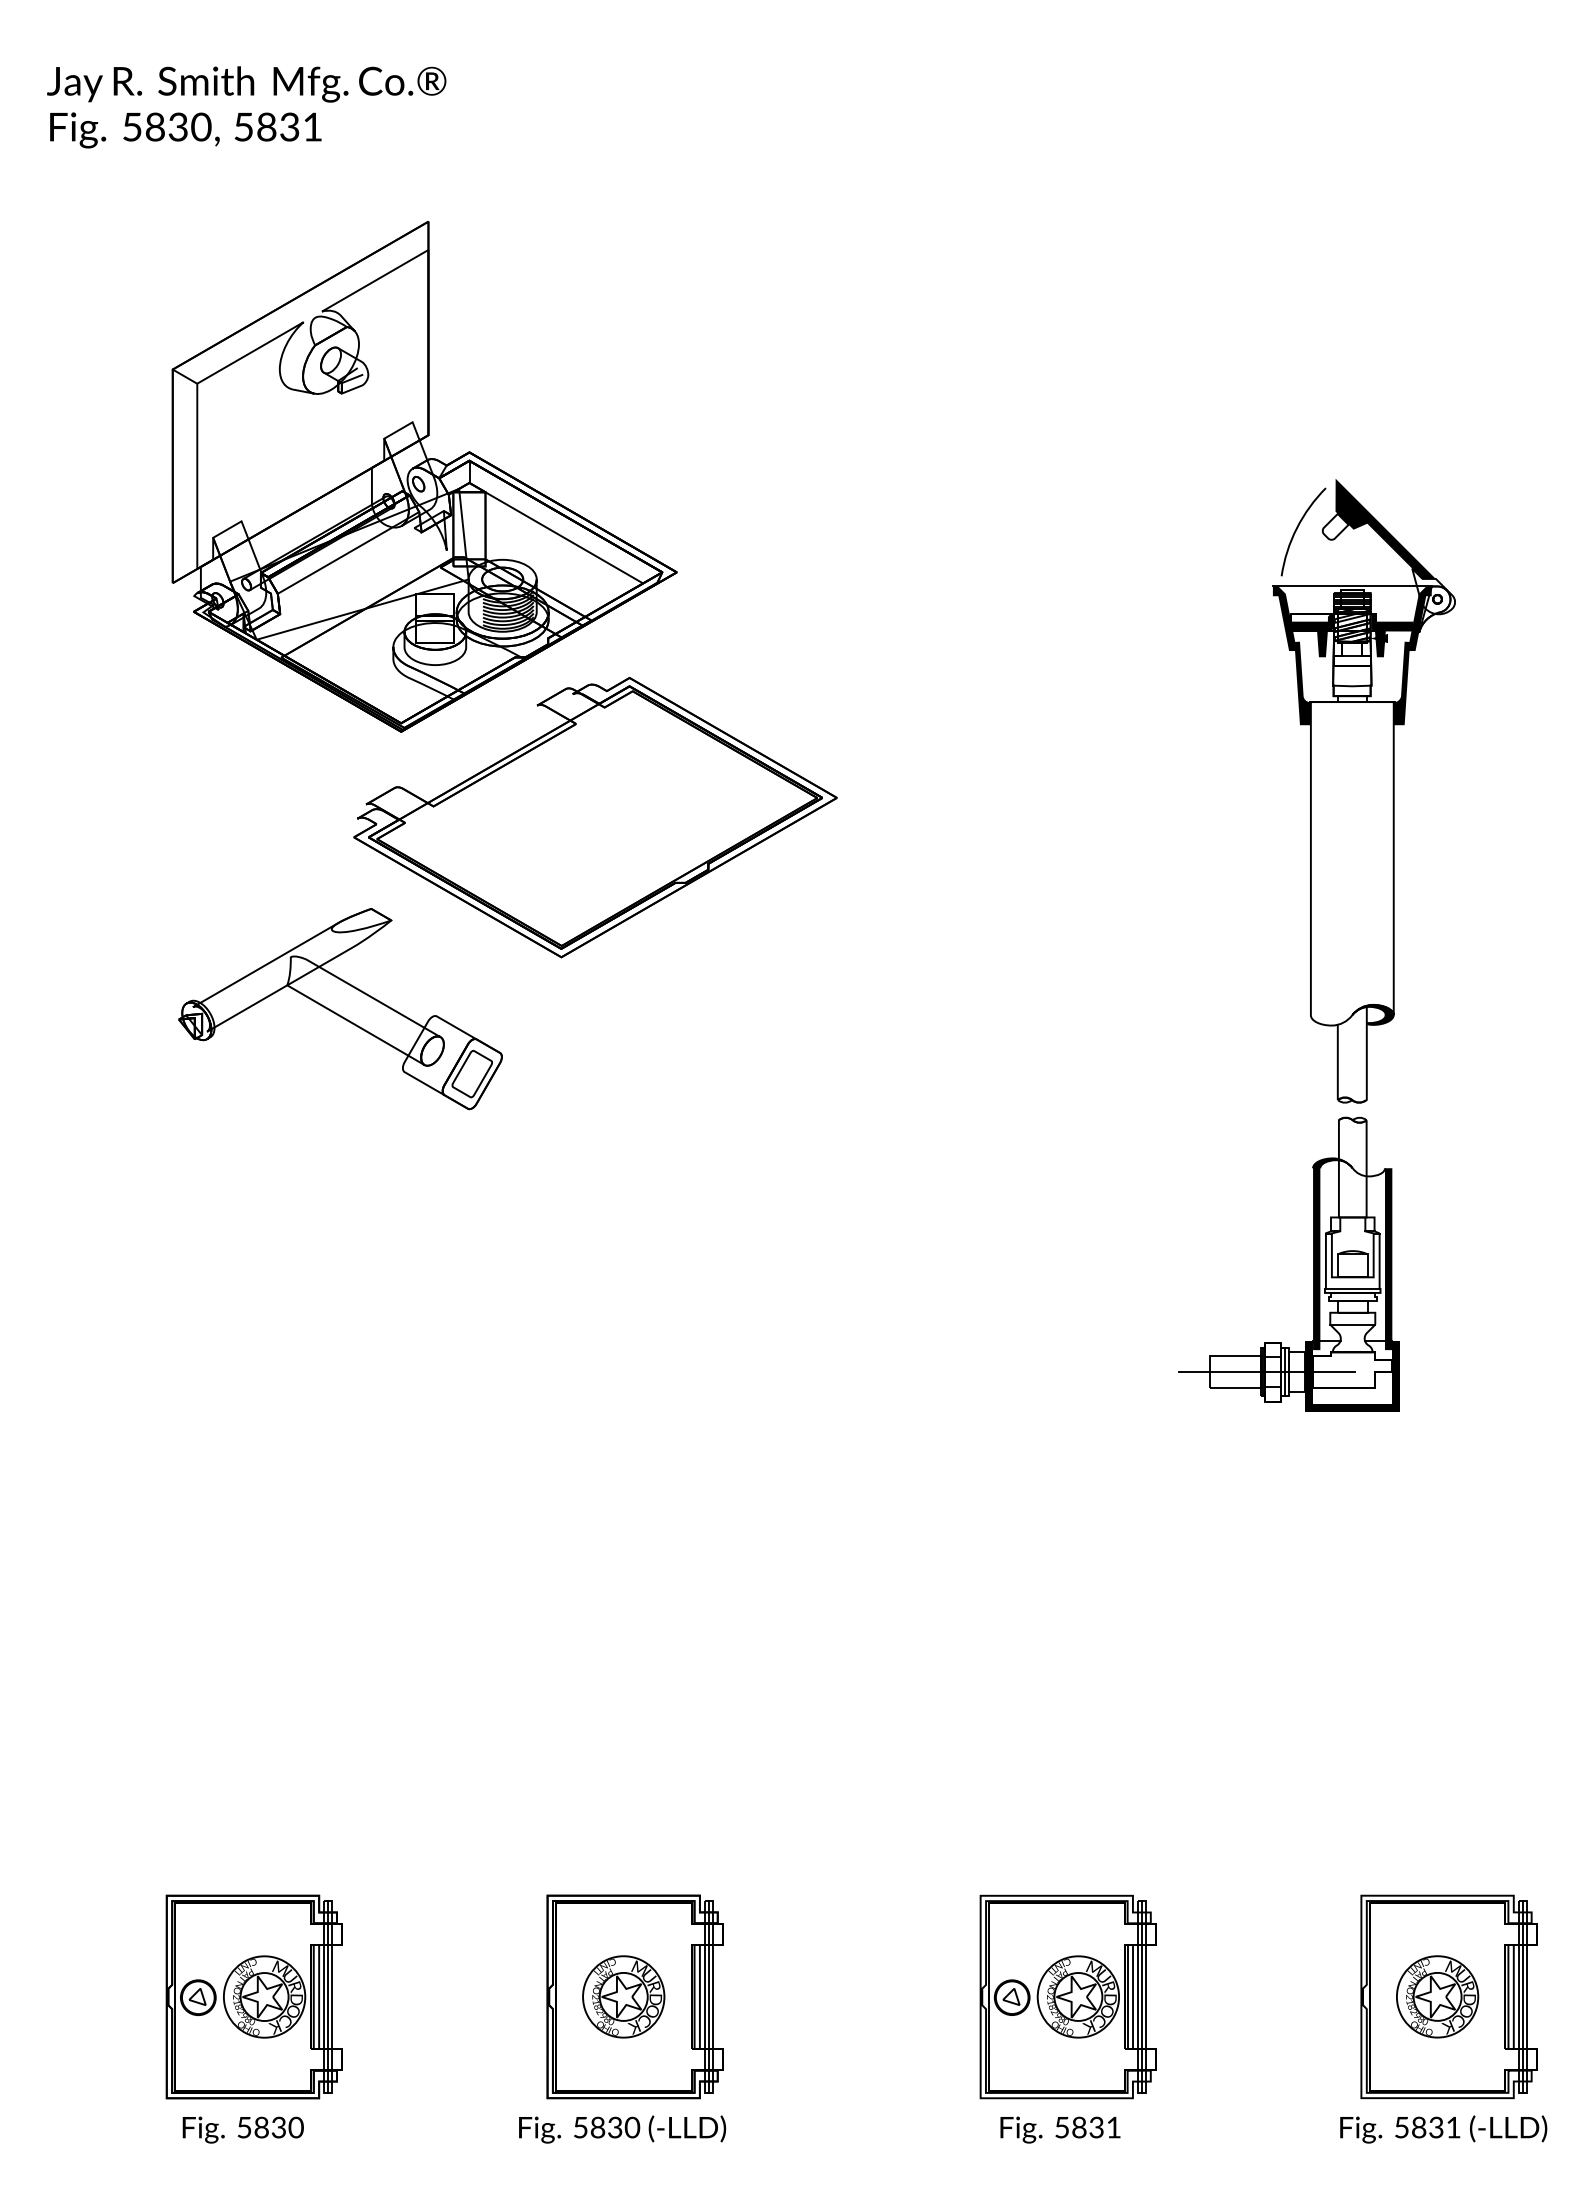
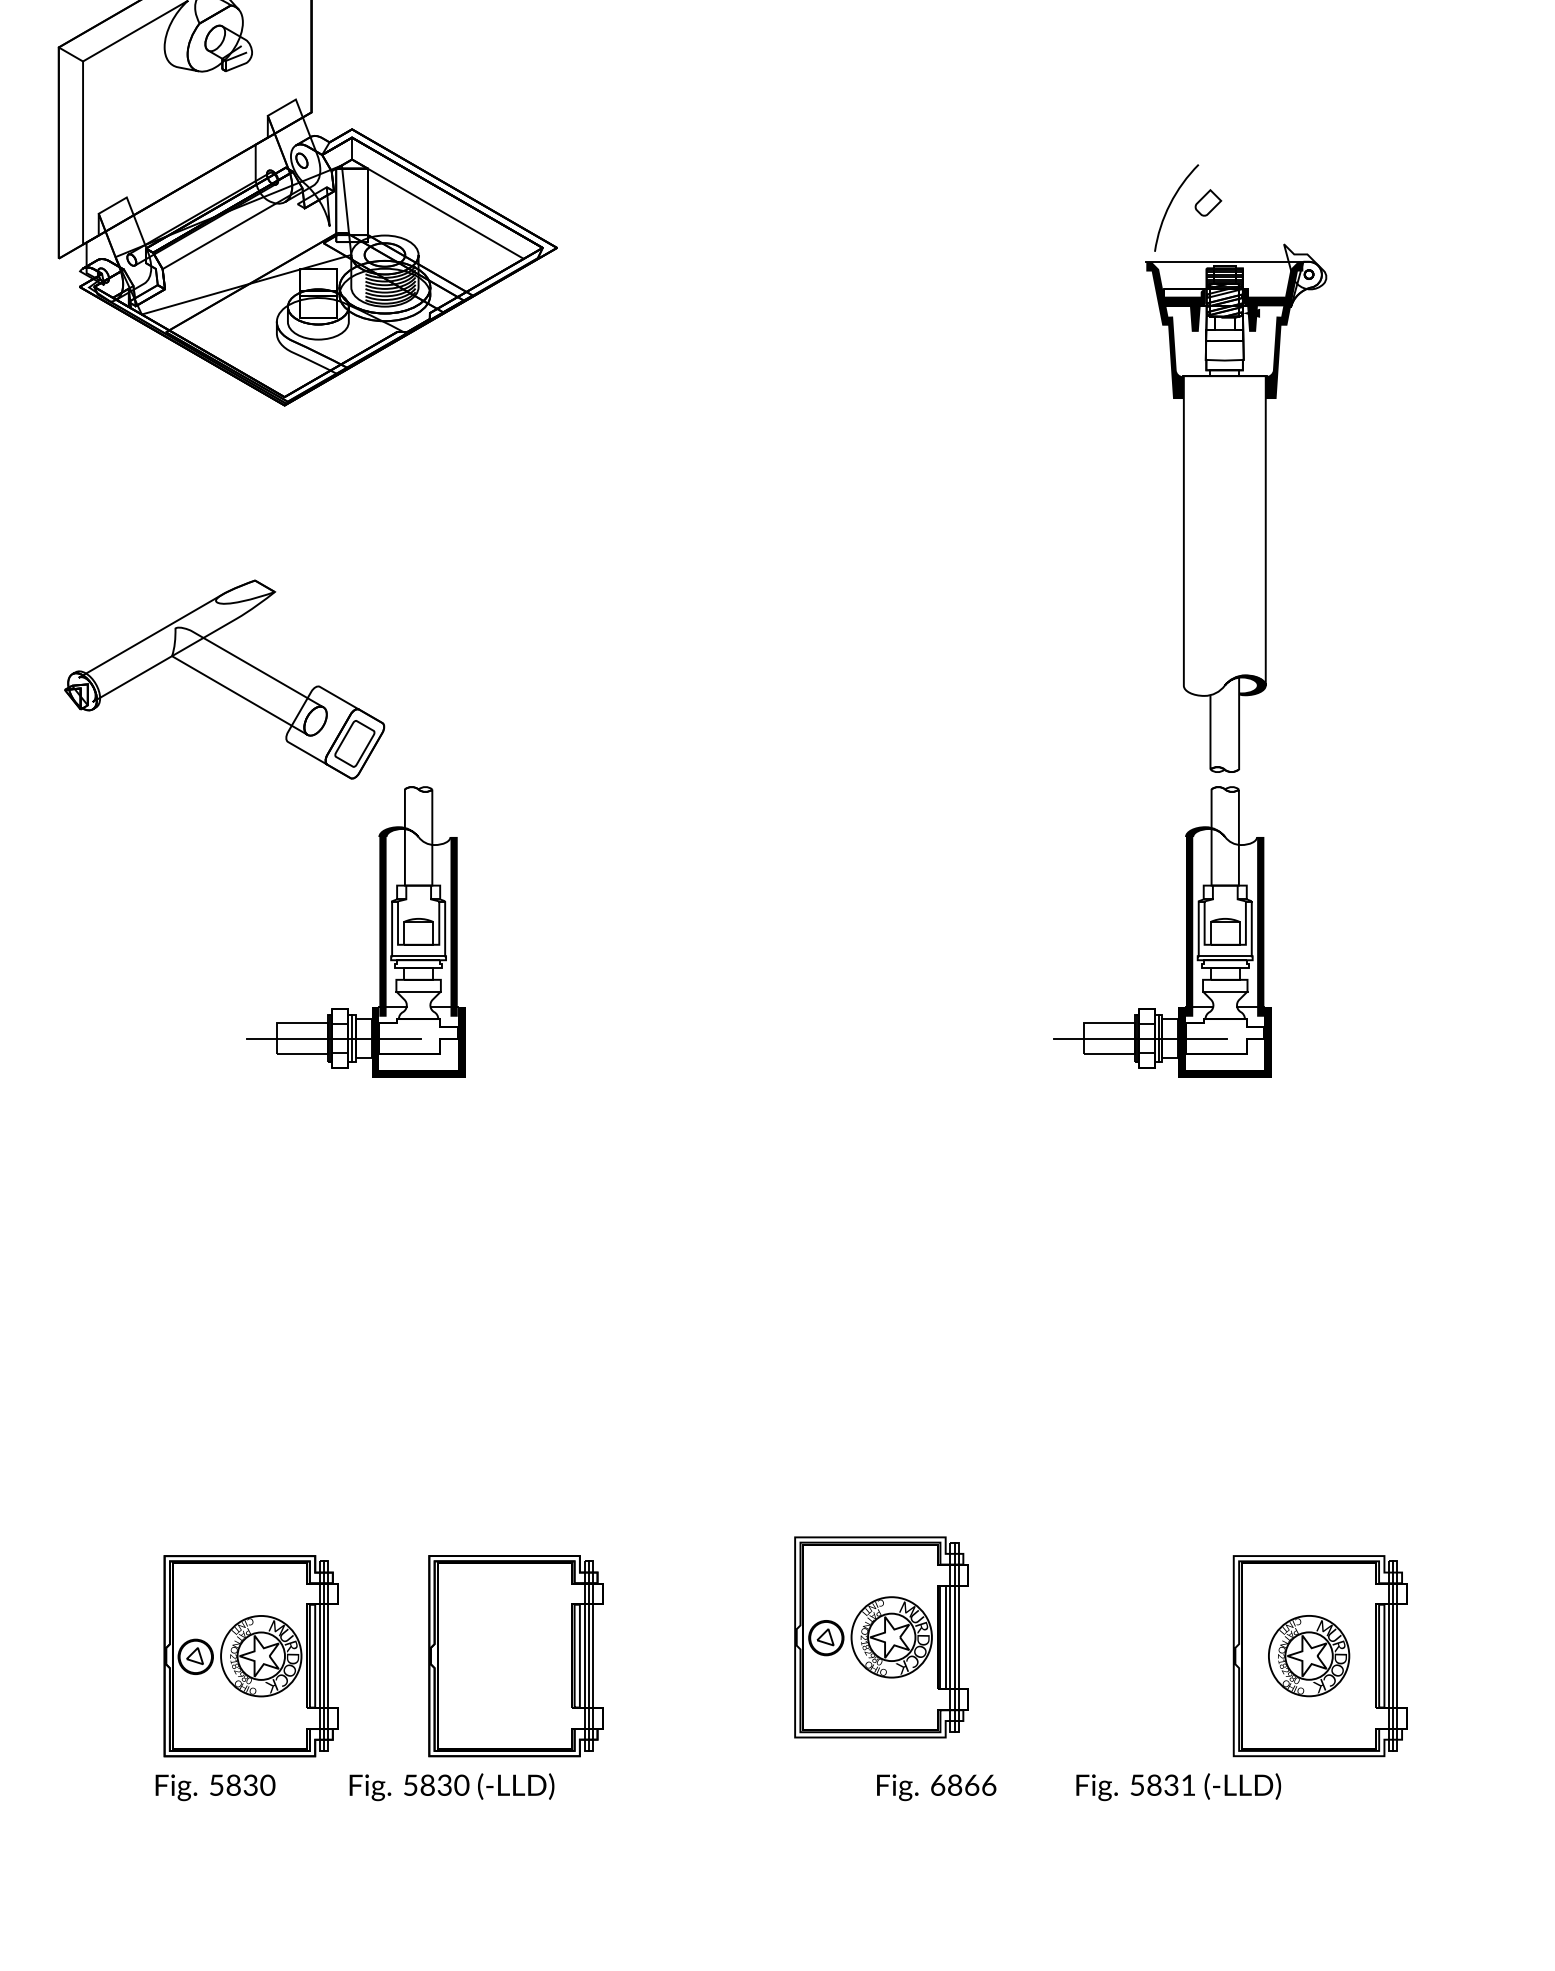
fill: (1385, 528) -> (1257, 204), removed
part: (595, 817) -> (476, 490), removed
part: (497, 1263) -> (379, 931), added
part: (253, 1996) -> (250, 1655), moved
part: (623, 1996) -> (504, 1655), removed
part: (1067, 1996) -> (880, 1636), moved
text: (1088, 2127) -> (964, 1785), 5831 -> 6866
text: (242, 2129) -> (214, 1787), moved
text: (622, 2129) -> (451, 1787), moved
text: (1443, 2129) -> (1178, 1787), moved

